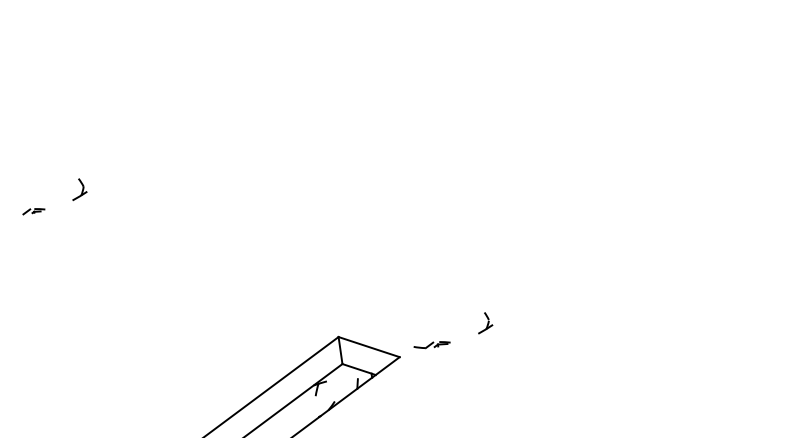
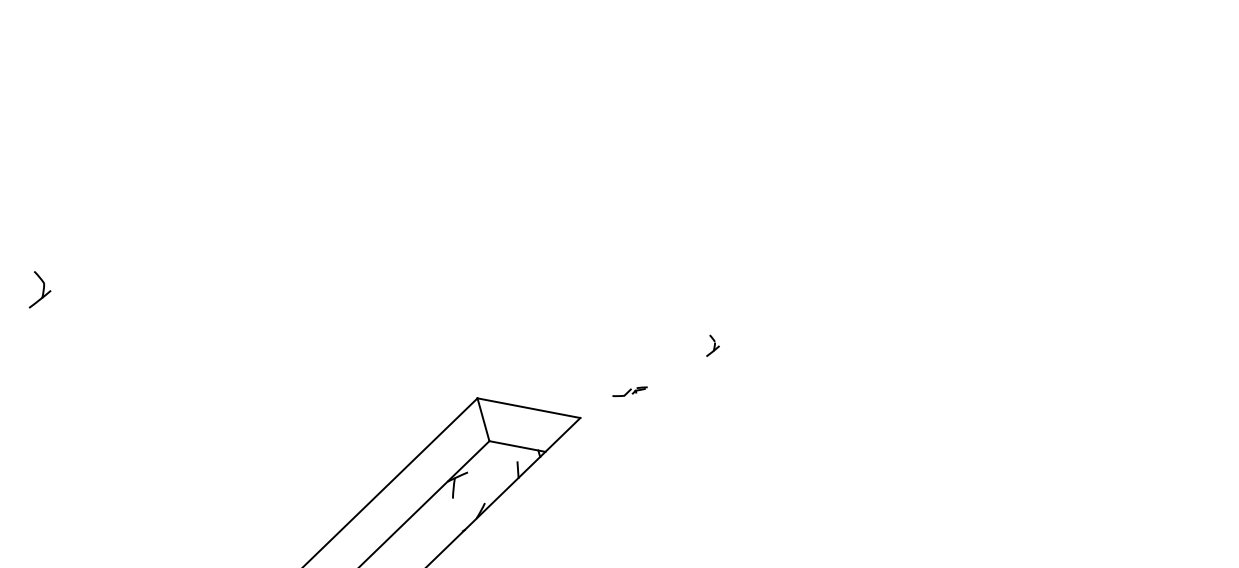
part: (79, 189) -> (38, 288), moved
part: (485, 323) -> (711, 345), size x0.6
part: (431, 345) -> (629, 392), size x0.6

